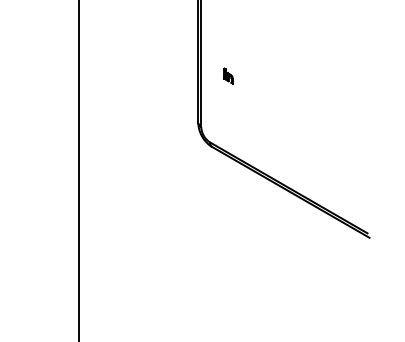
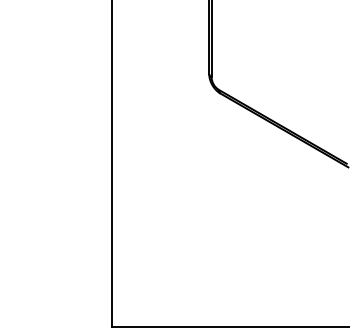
part: (228, 75) -> (233, 35), removed

